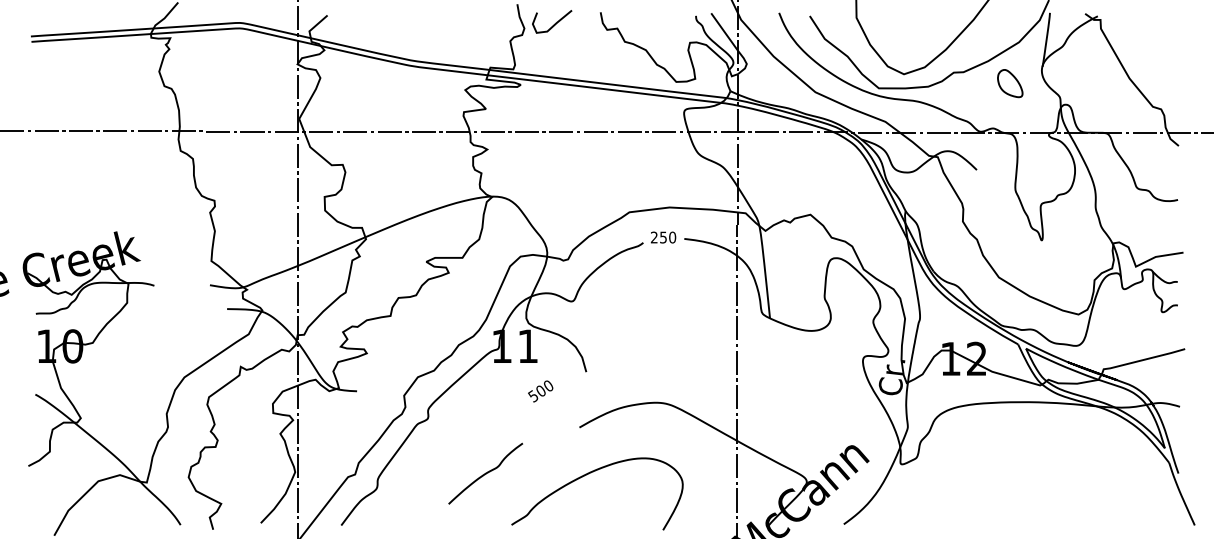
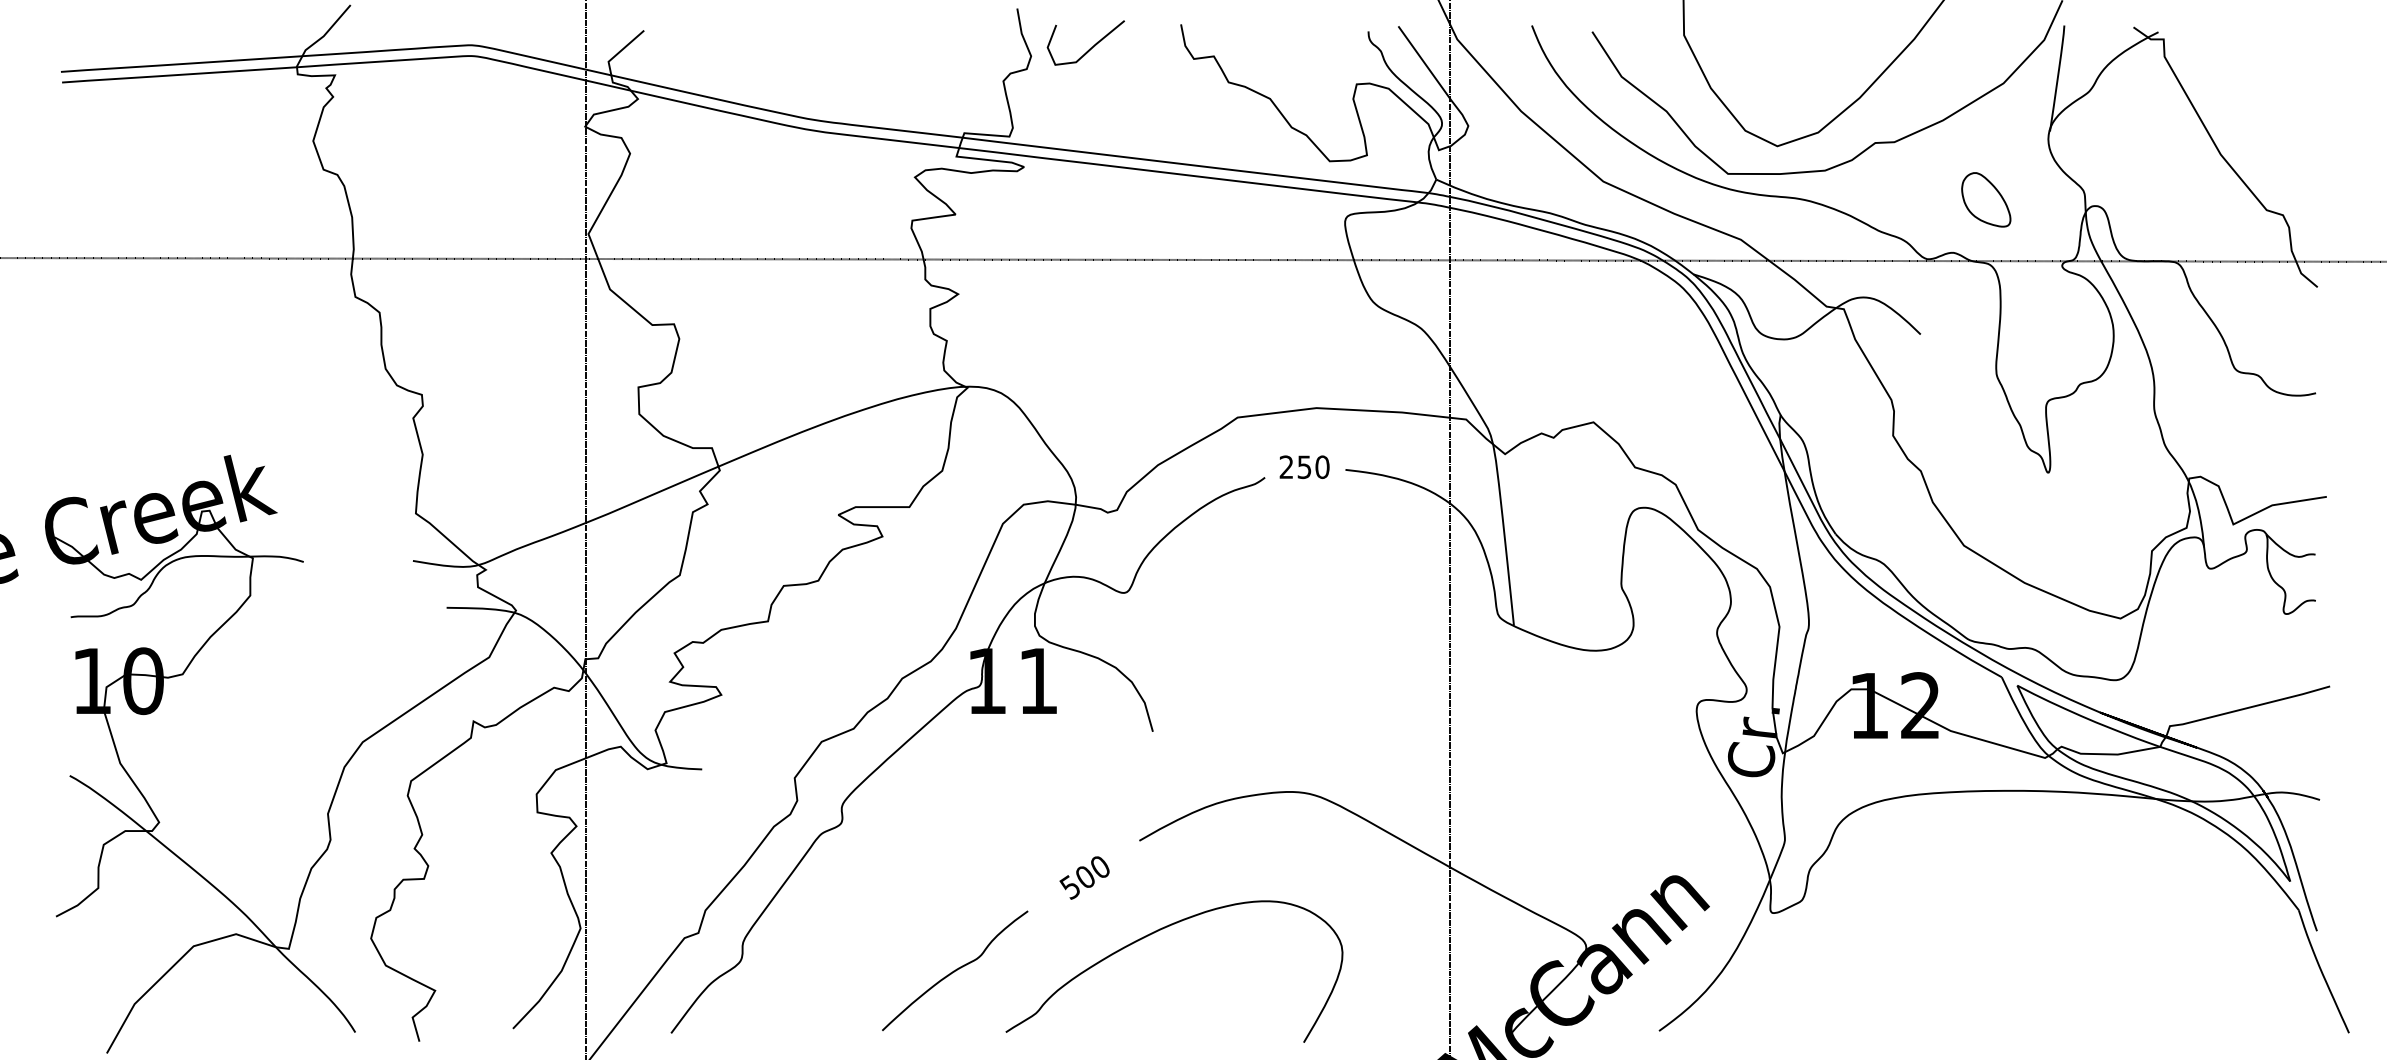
part: (1010, 83) -> (1986, 199), moved
text: (540, 391) -> (1084, 877), moved
curve: (485, 473) -> (954, 970), moved

